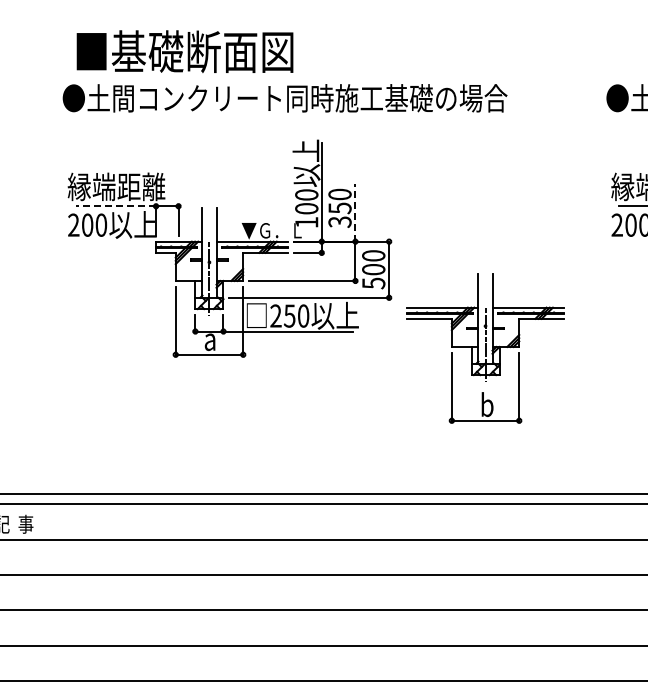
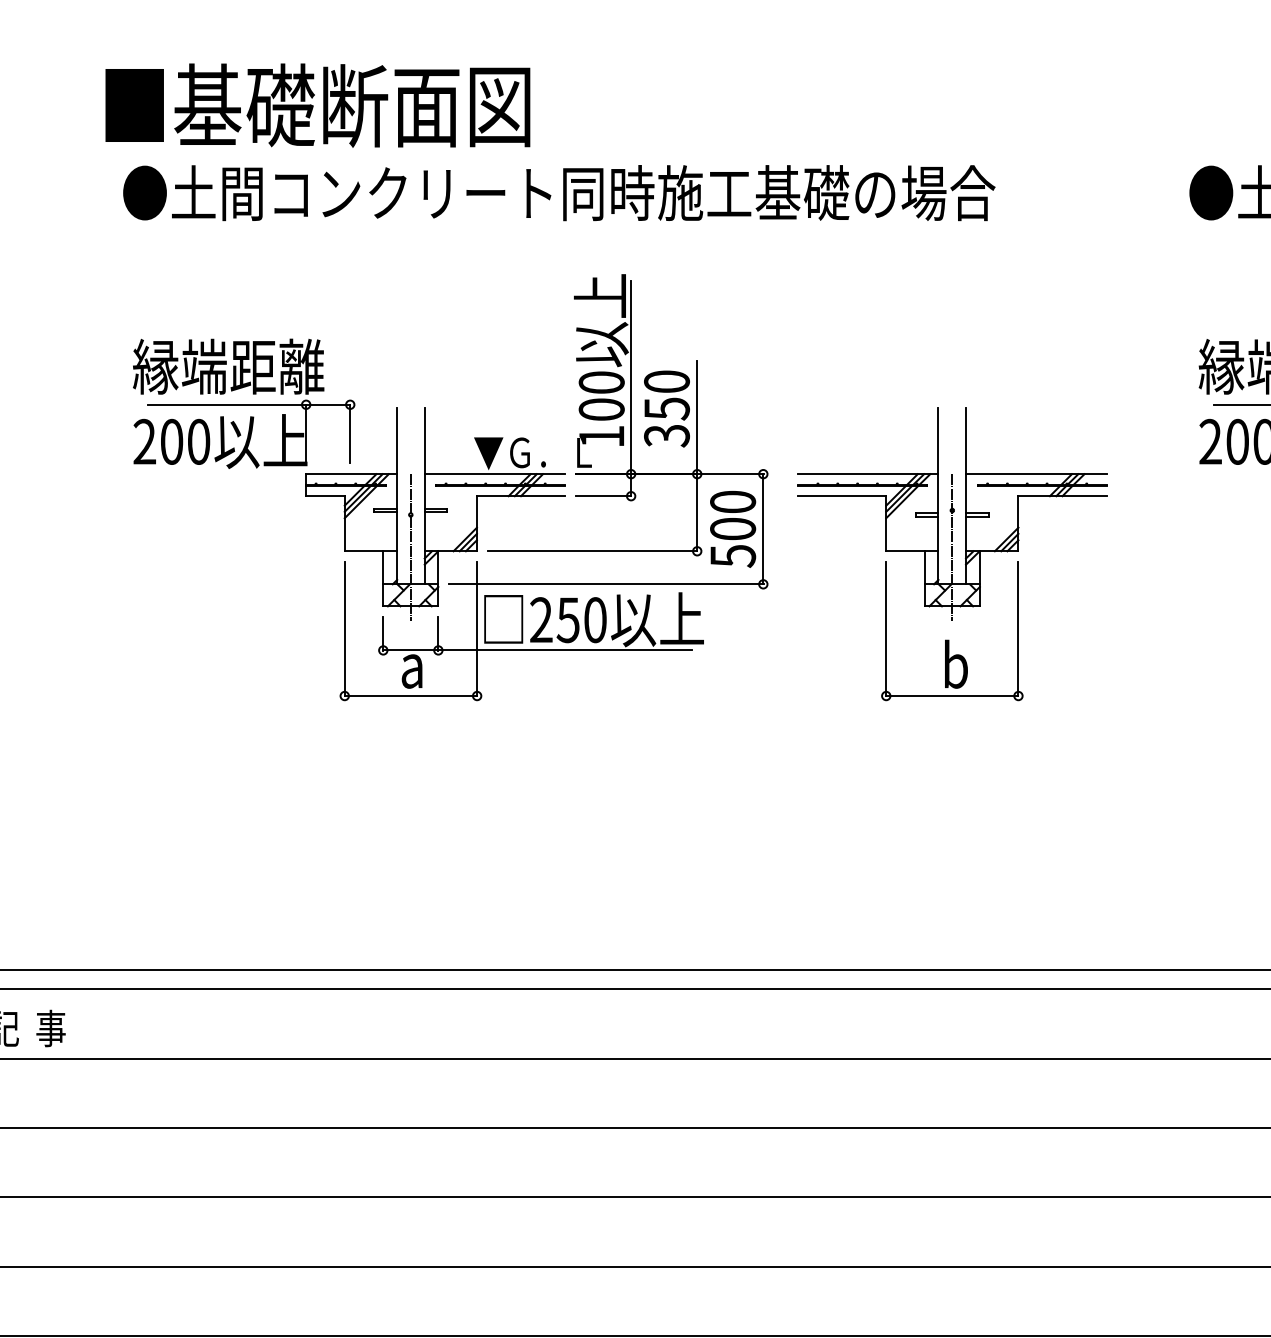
text: (184, 51) -> (316, 105), moved
line: (115, 206) -> (226, 405), dashed -> solid
line: (355, 212) -> (697, 416), dashed -> solid
part: (485, 348) -> (952, 554), moved

